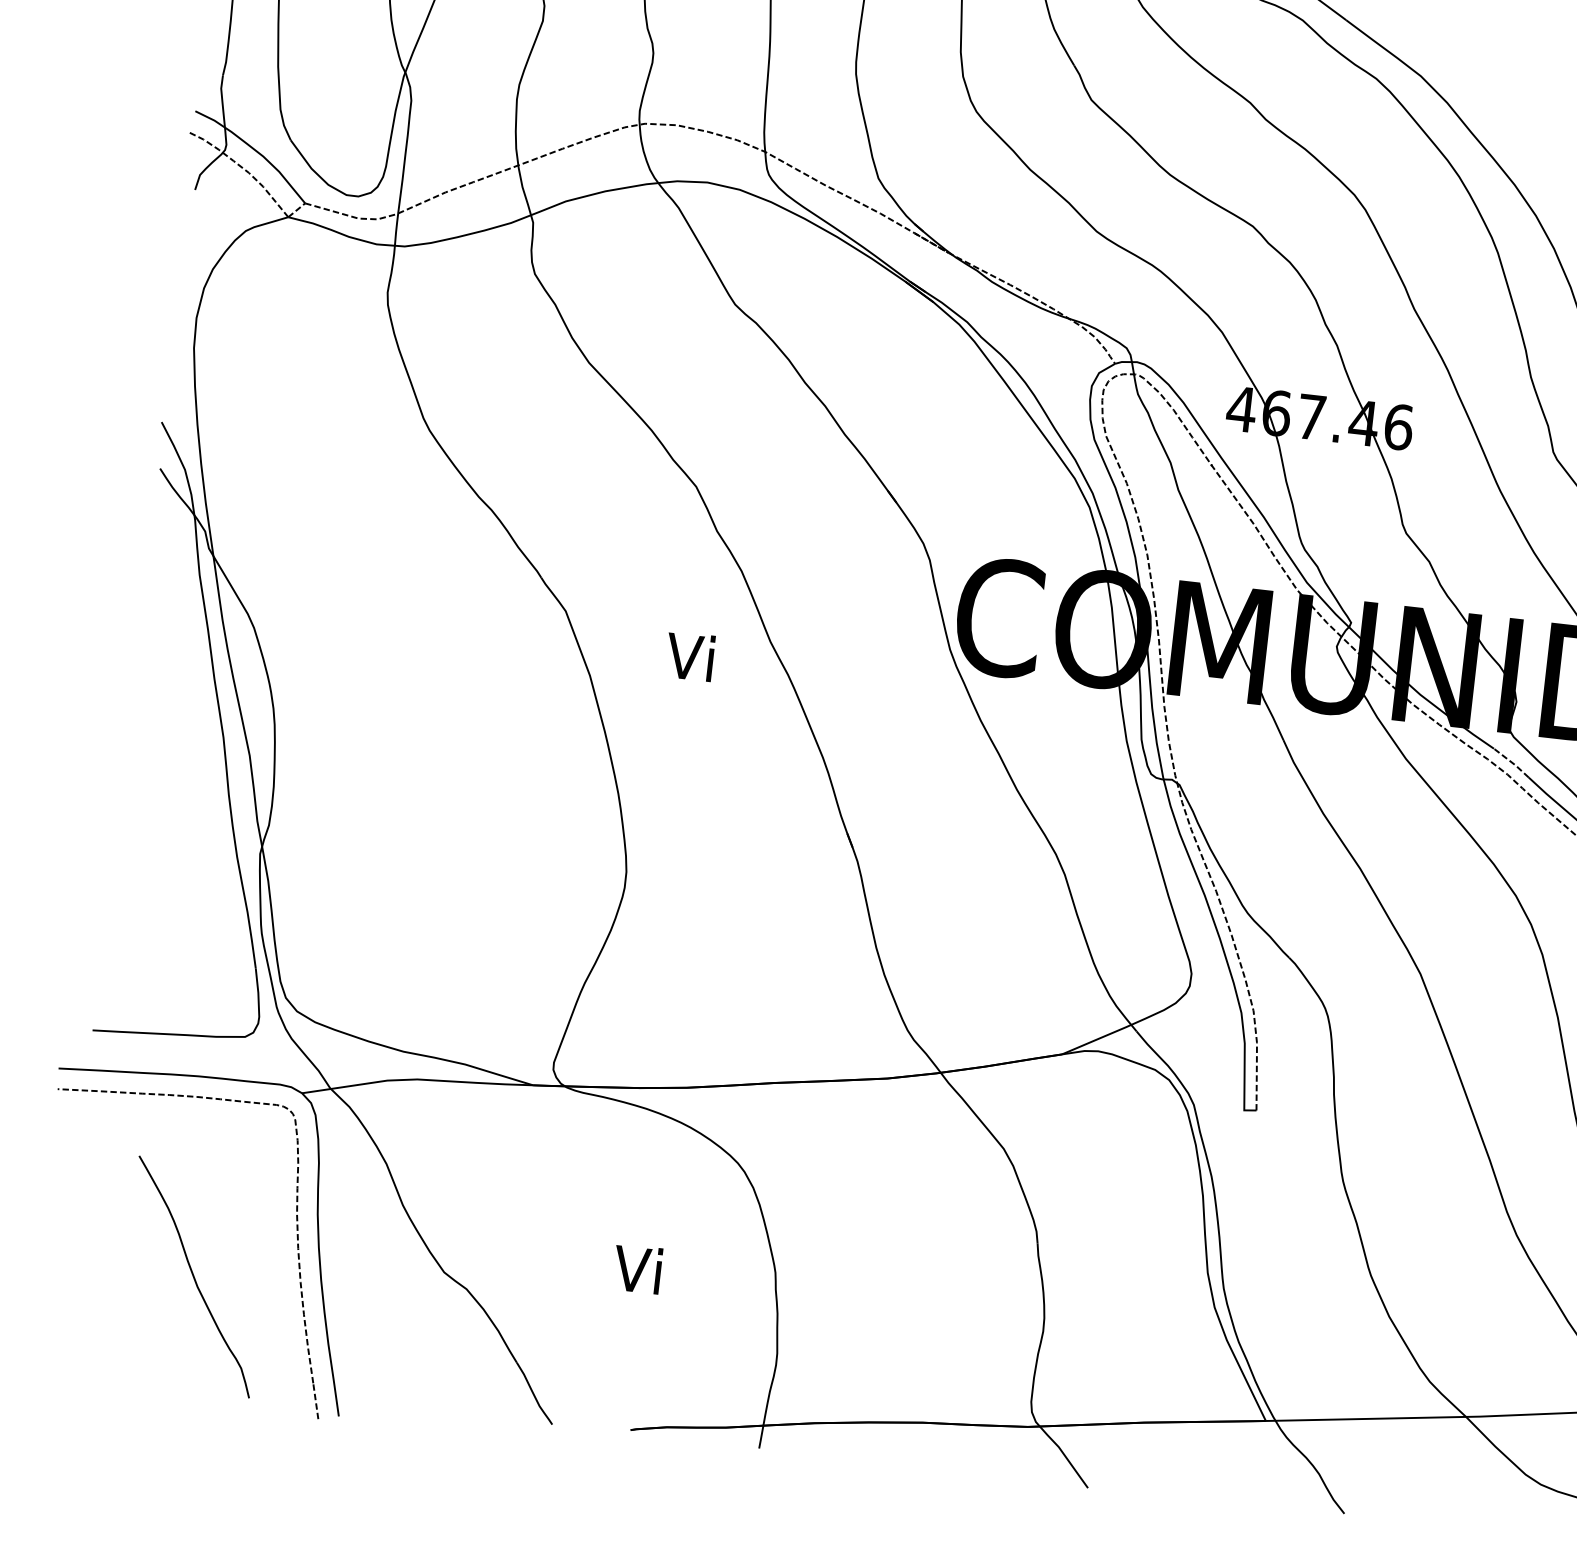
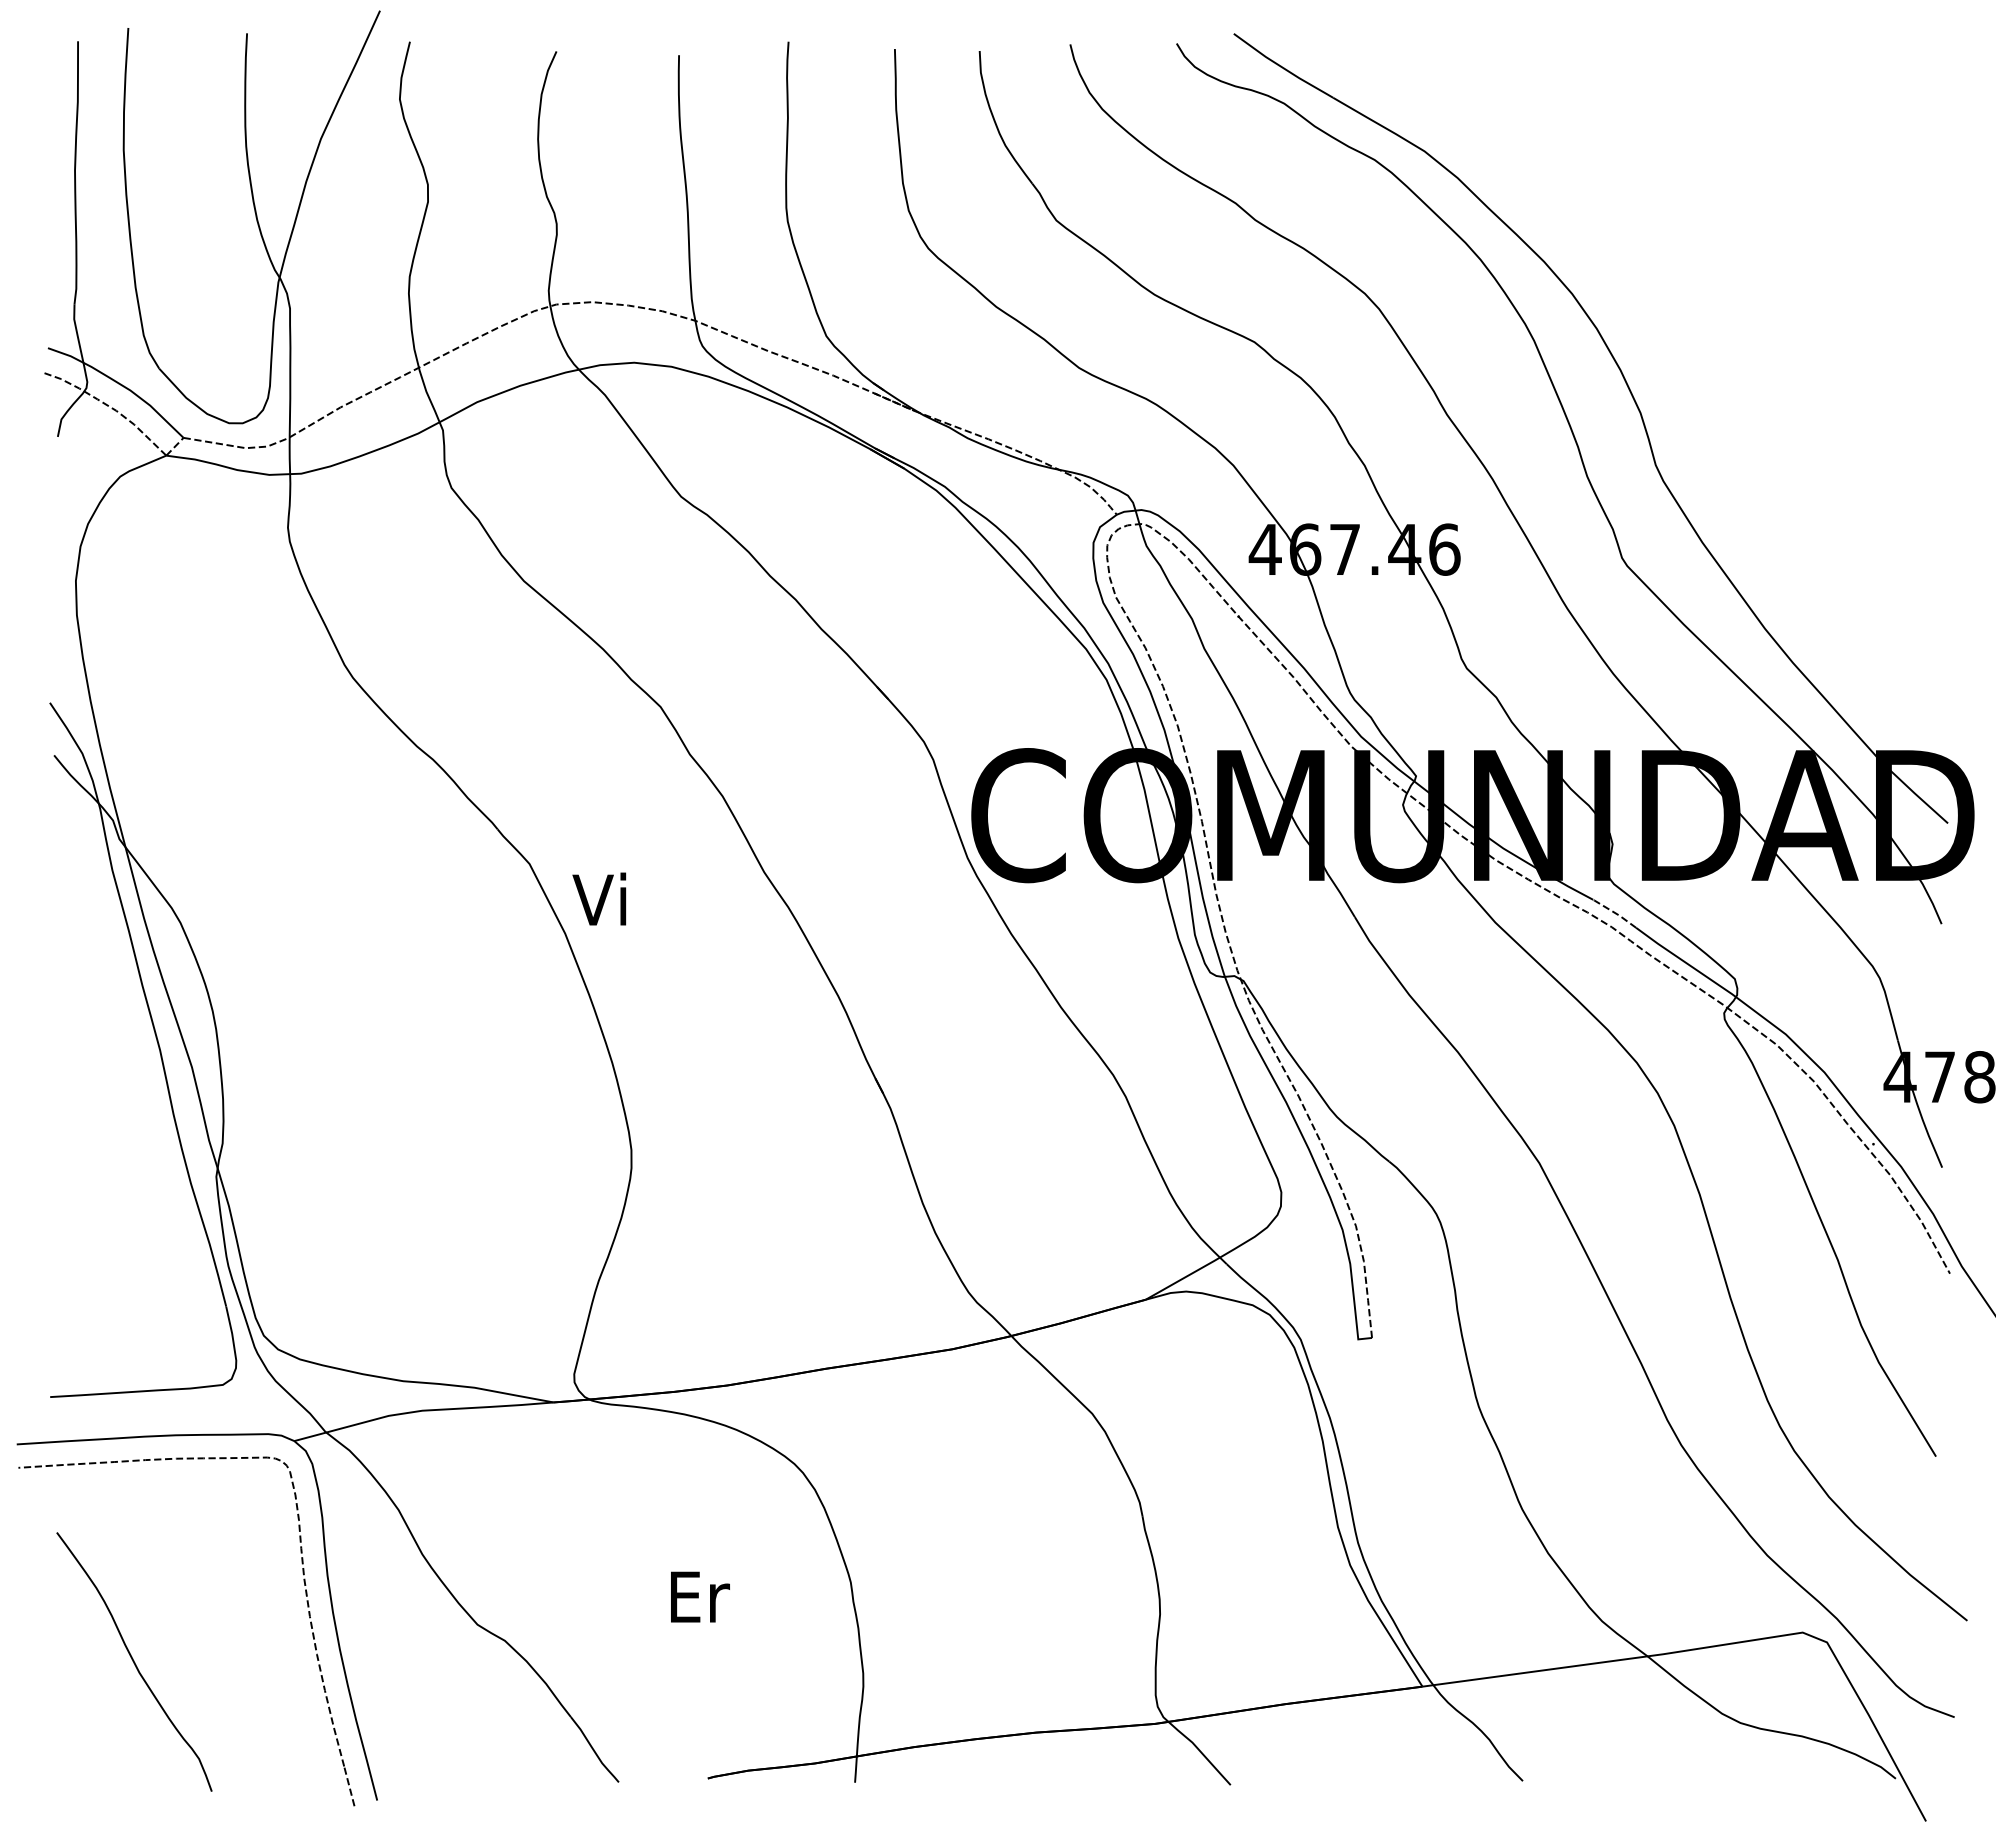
text: (690, 655) -> (599, 898), moved
text: (640, 1268) -> (698, 1595), Vi -> Er
curve: (194, 1276) -> (134, 1661), moved

